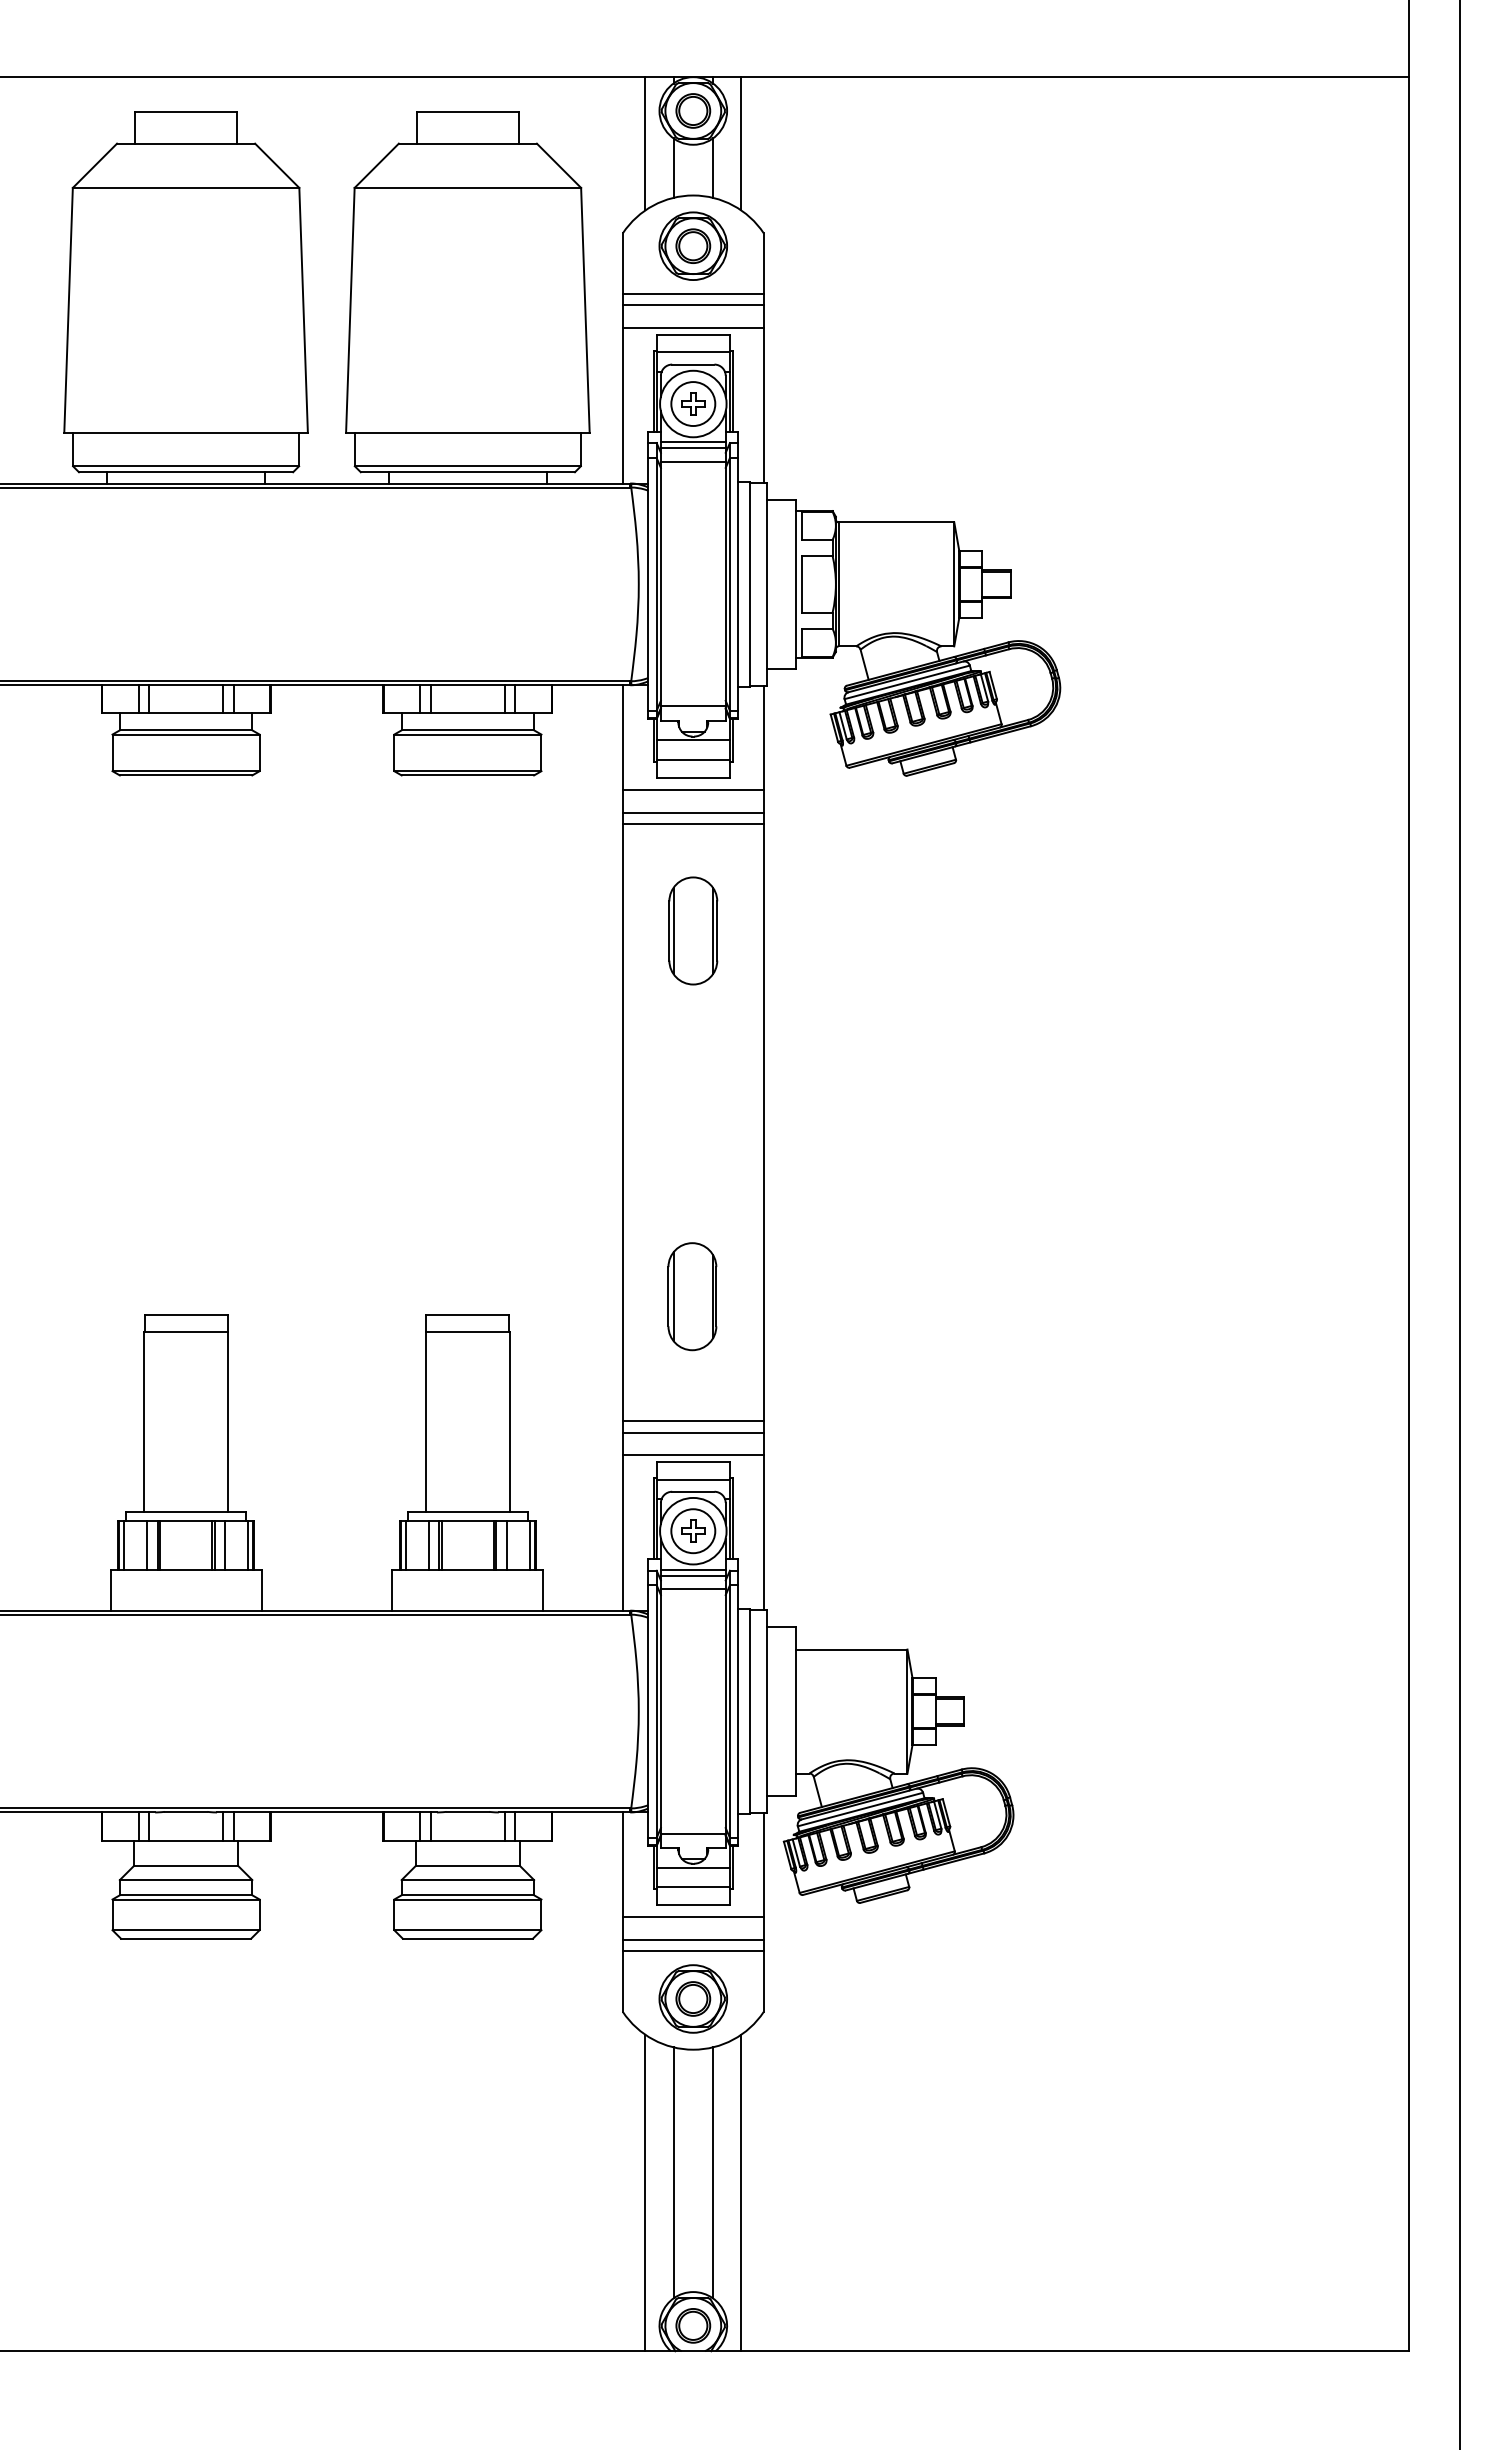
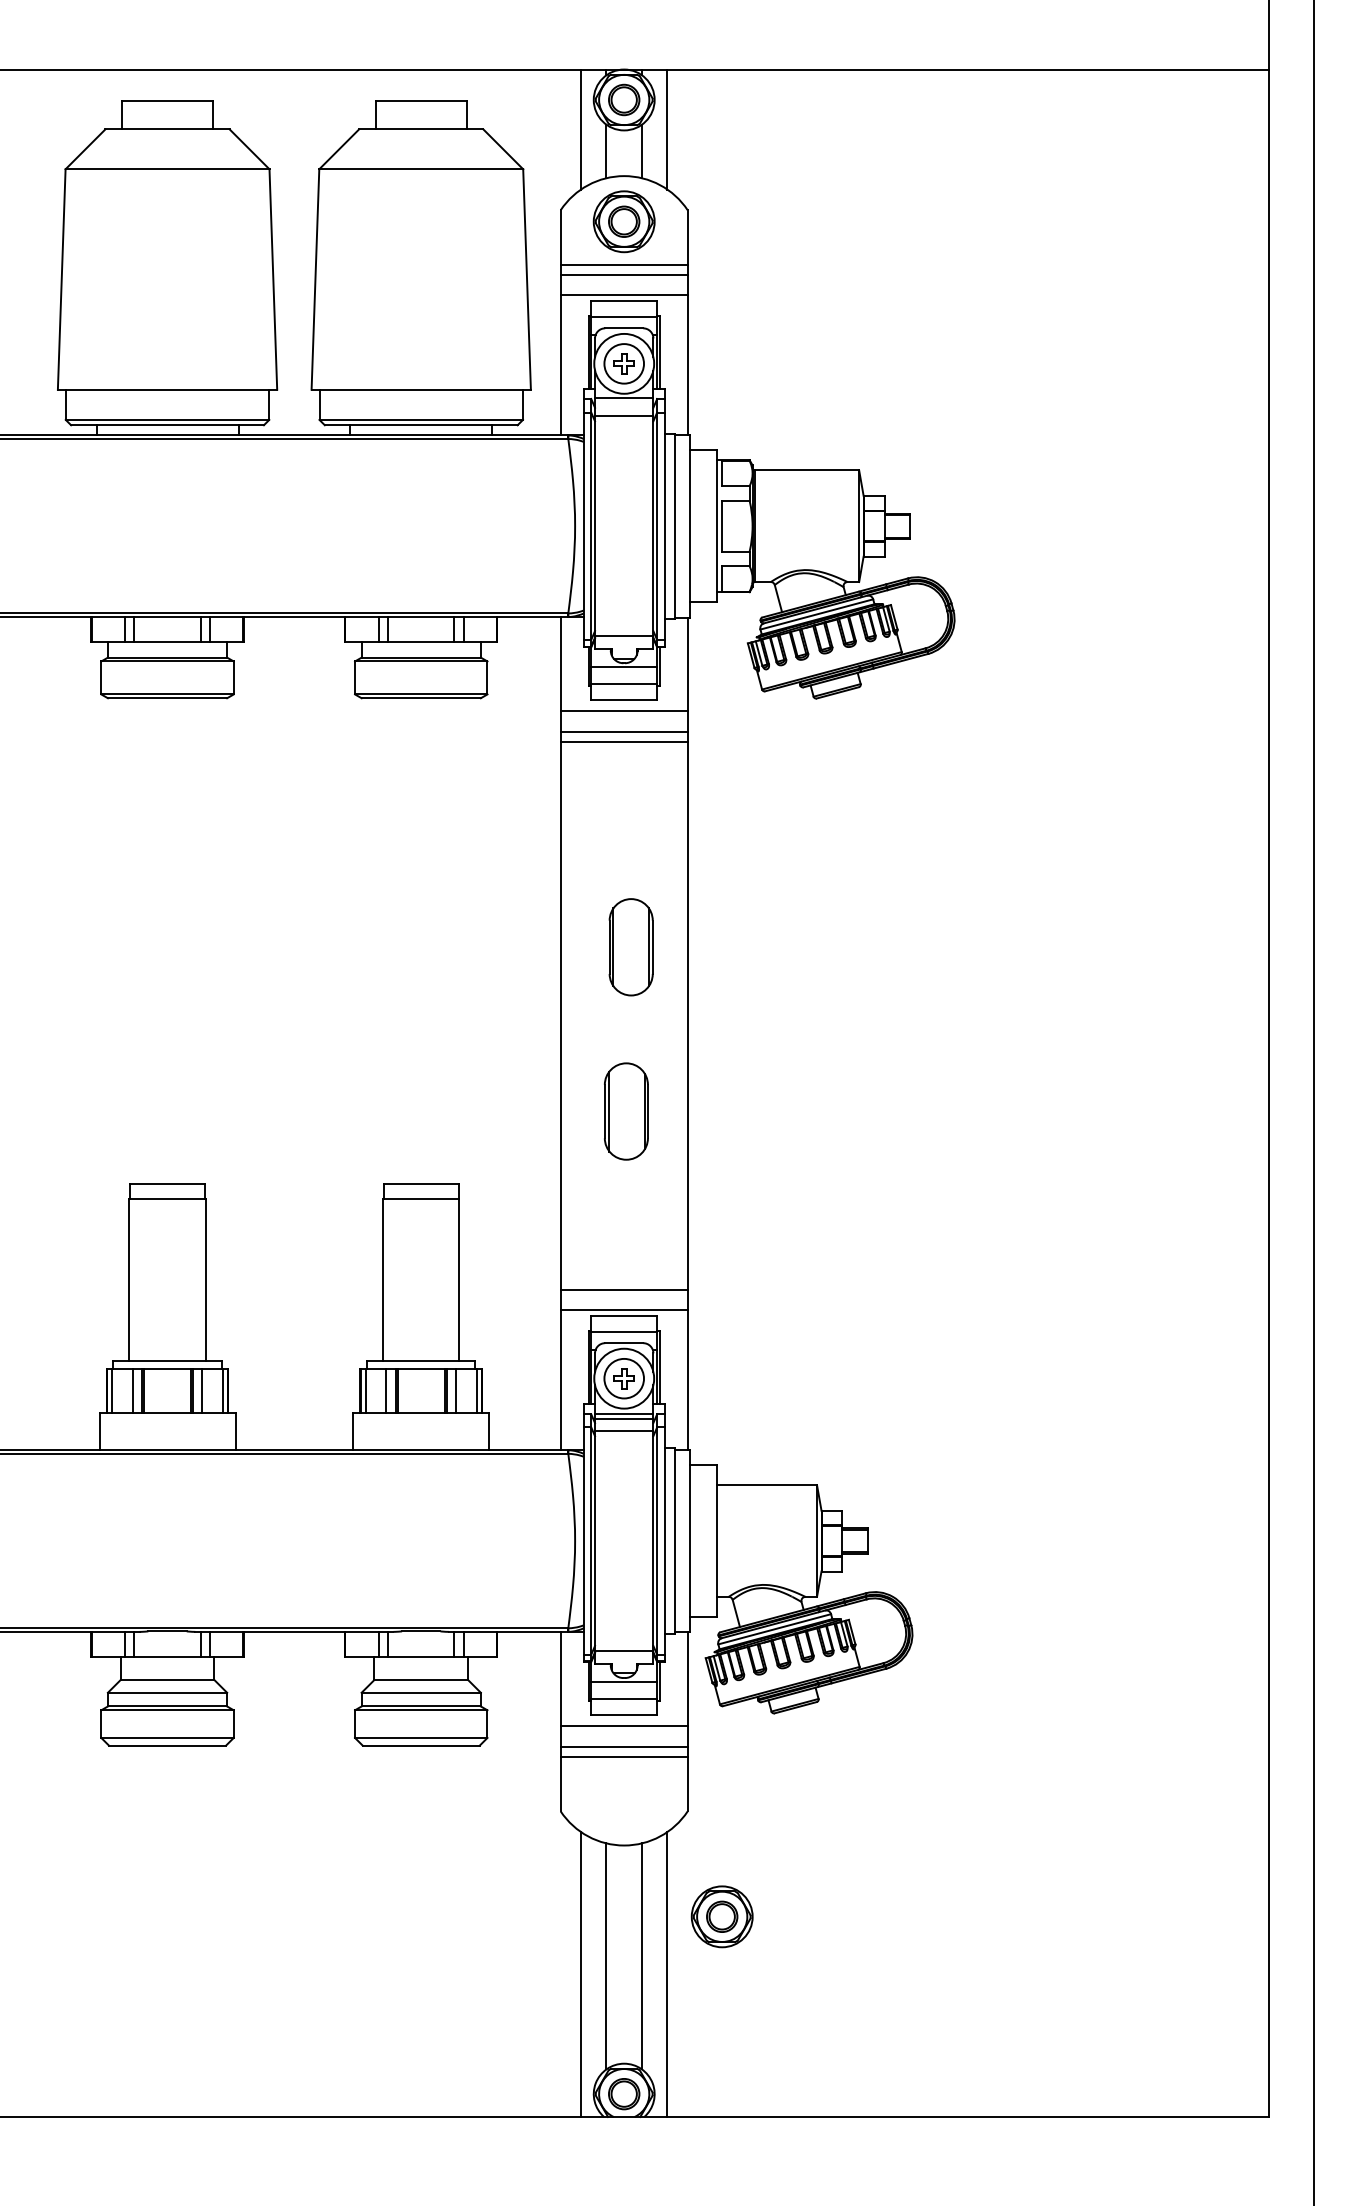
line: (693, 448) -> (624, 403), removed
part: (692, 931) -> (630, 947), moved
part: (692, 1296) -> (626, 1111), moved
line: (692, 1421) -> (623, 1279), removed
part: (692, 1998) -> (721, 1916), moved

